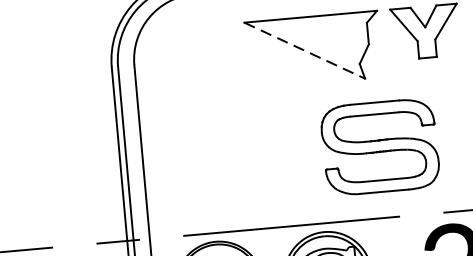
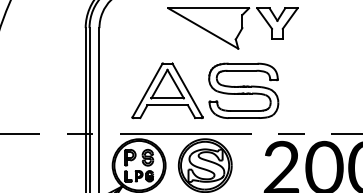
line: (305, 50) -> (203, 28), dashed -> solid
part: (255, 157) -> (167, 90), added

